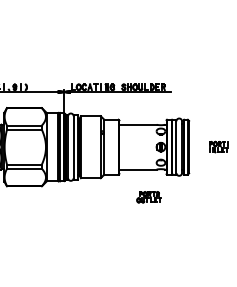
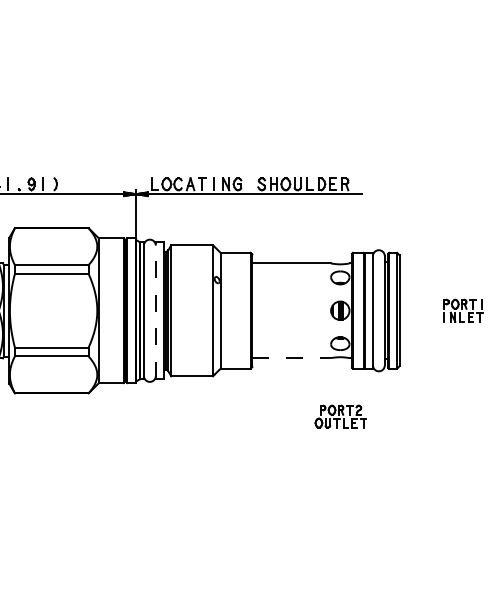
line: (73, 146) -> (155, 309), solid -> dashed
line: (138, 169) -> (292, 357), solid -> dashed
part: (148, 197) -> (339, 417), moved

